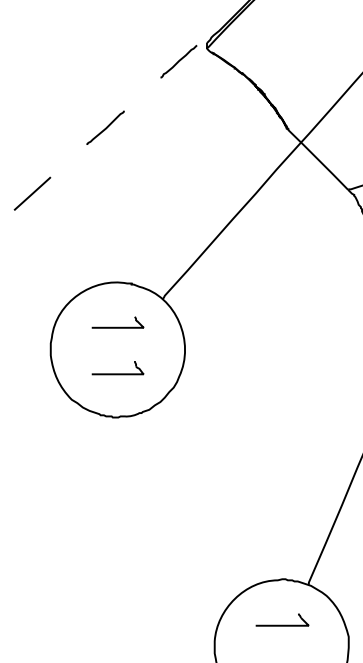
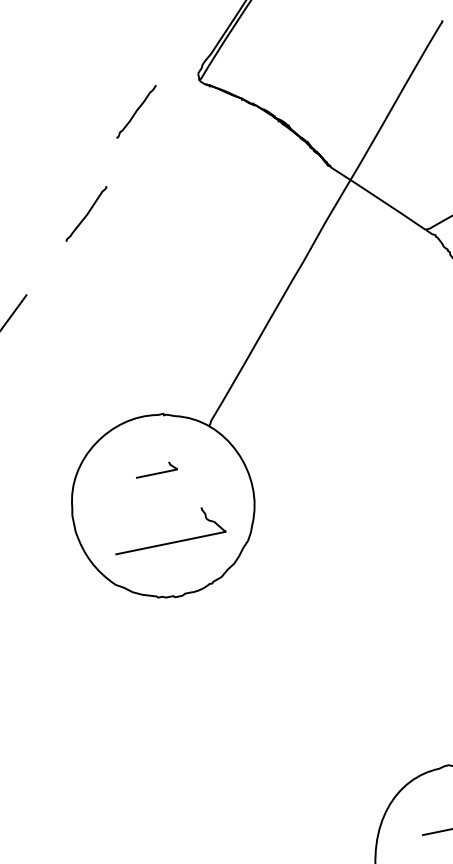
line: (178, 61) -> (136, 111), moved
part: (117, 322) -> (155, 469), size x0.6
part: (117, 368) -> (167, 530), size x1.6

